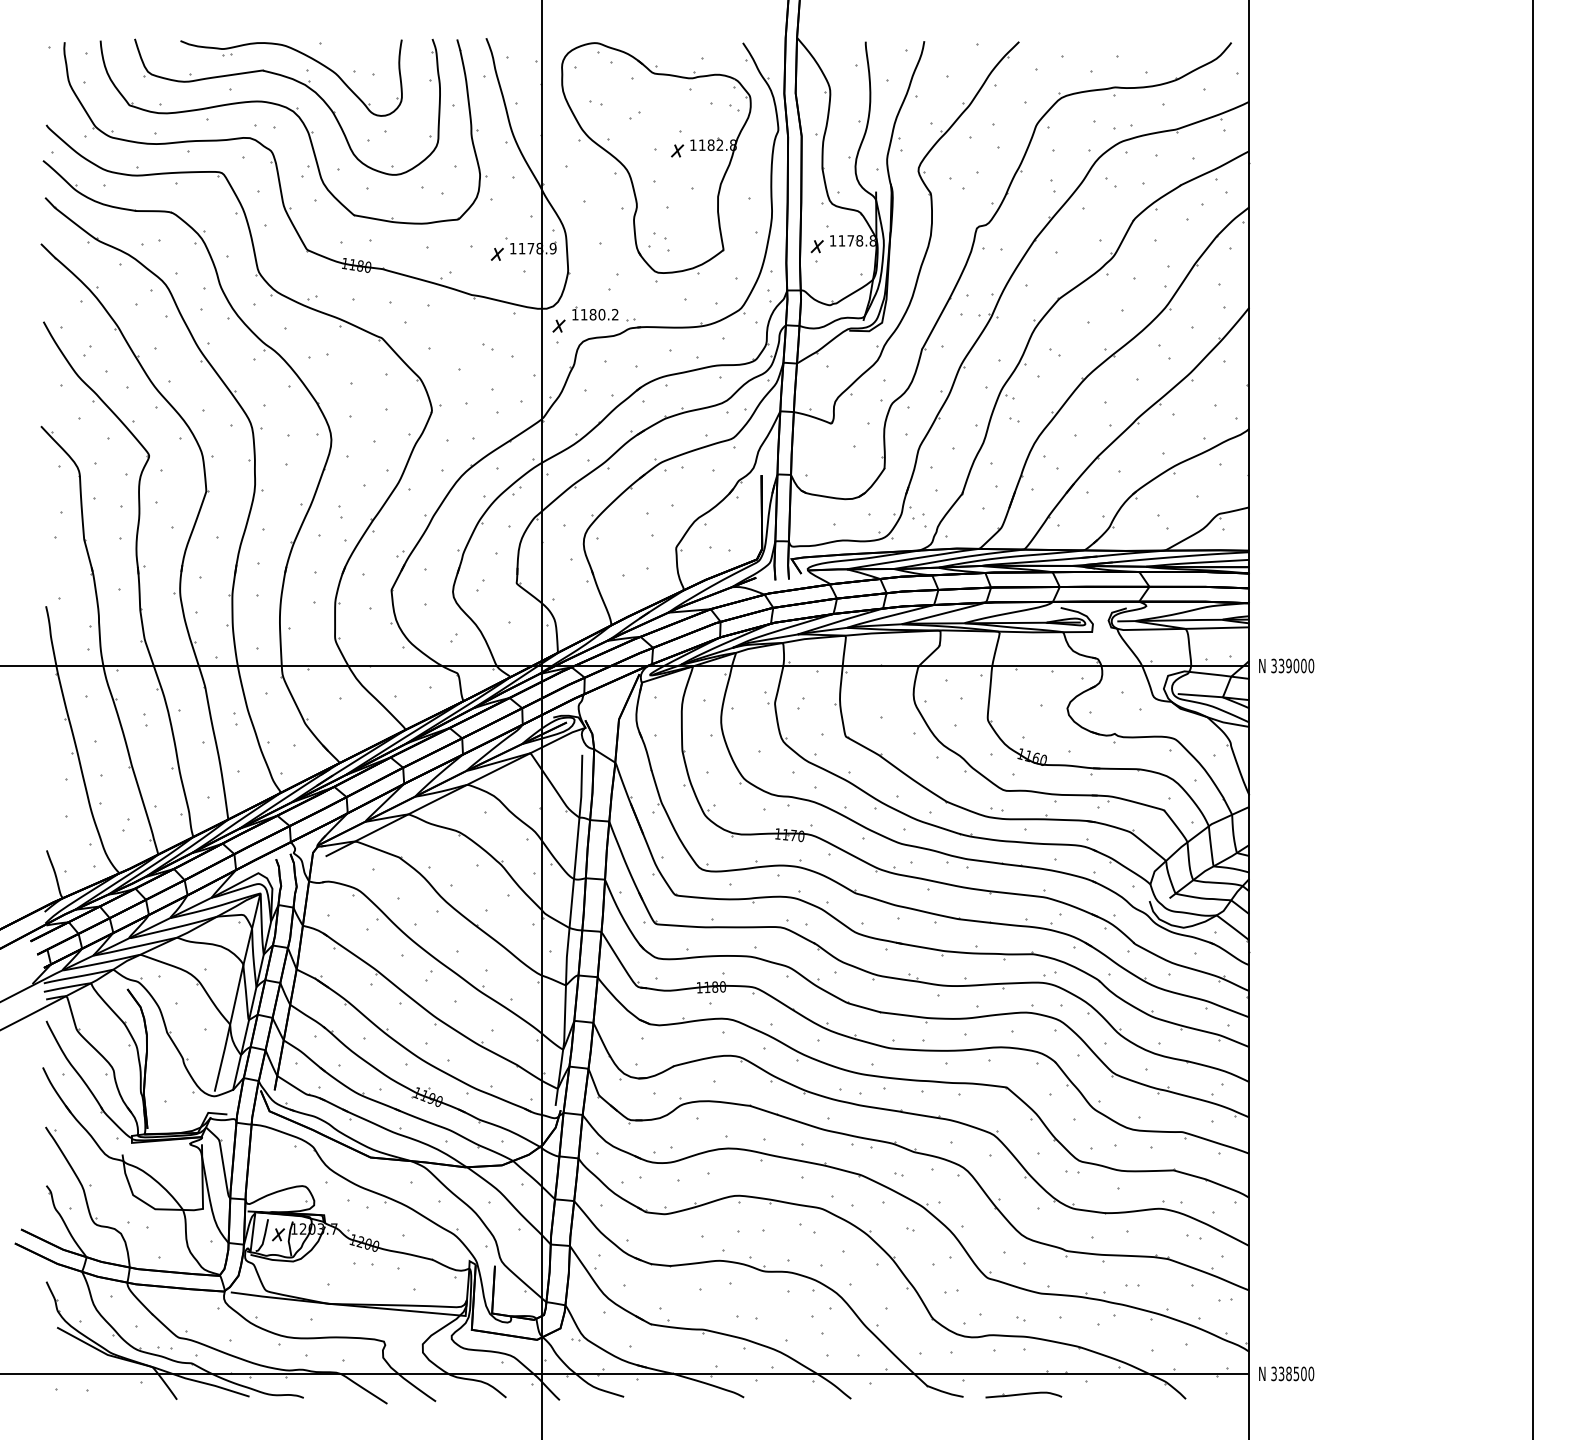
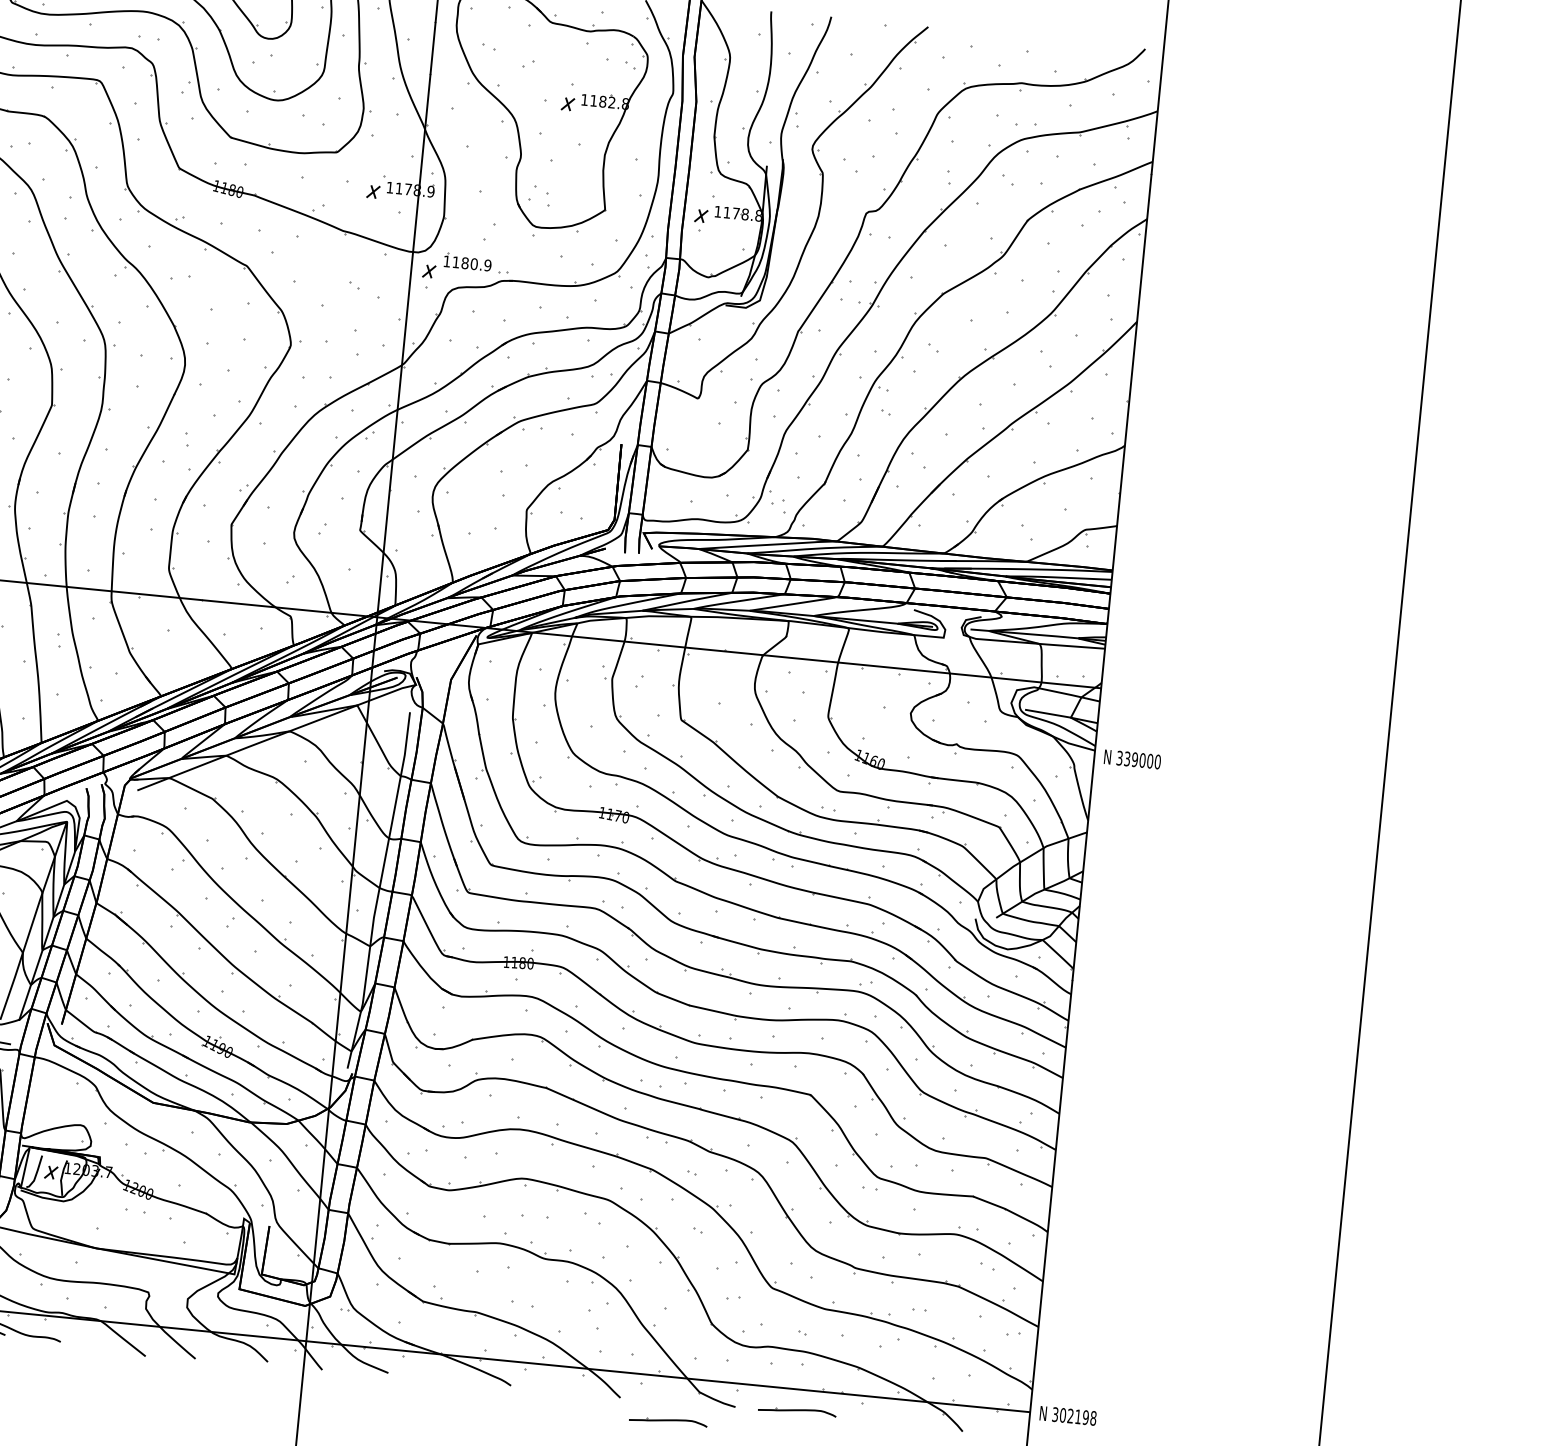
text: (614, 314) -> (487, 265), 1180.2 -> 1180.9
text: (1286, 665) -> (1132, 758), moved
text: (1296, 1373) -> (1078, 1416), 338500 -> 302198
part: (899, 1416) -> (668, 1420), added

